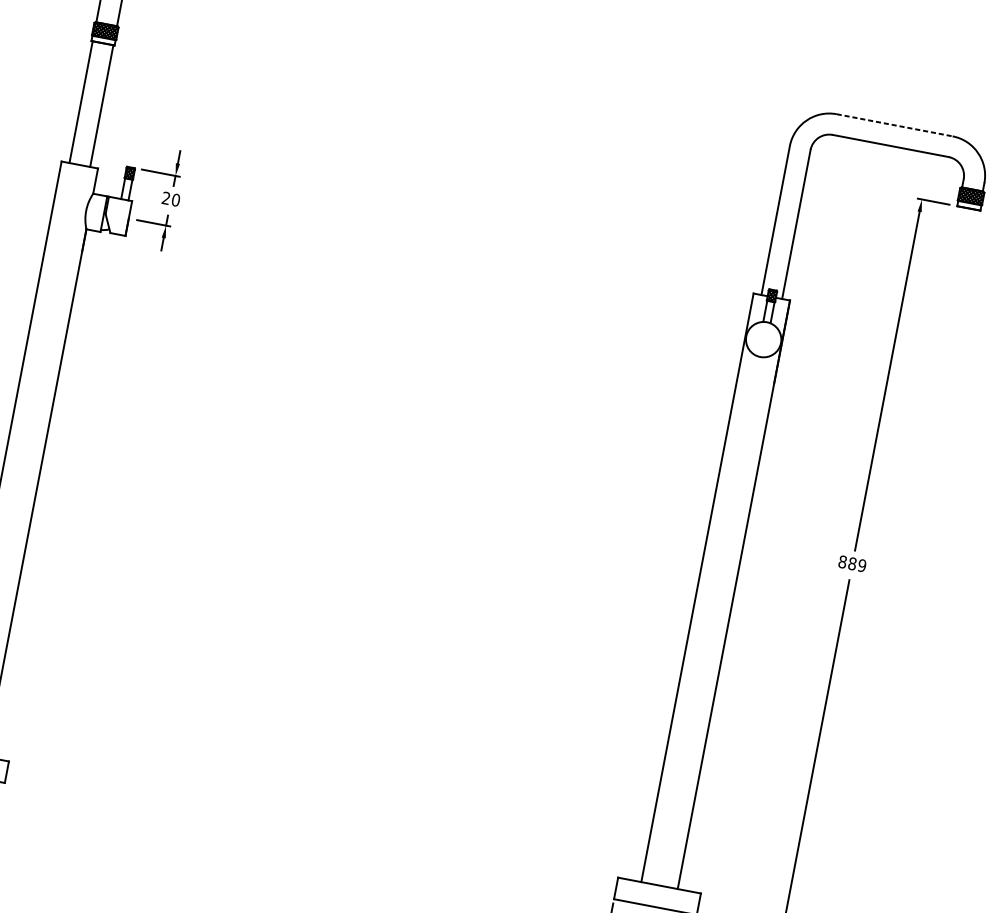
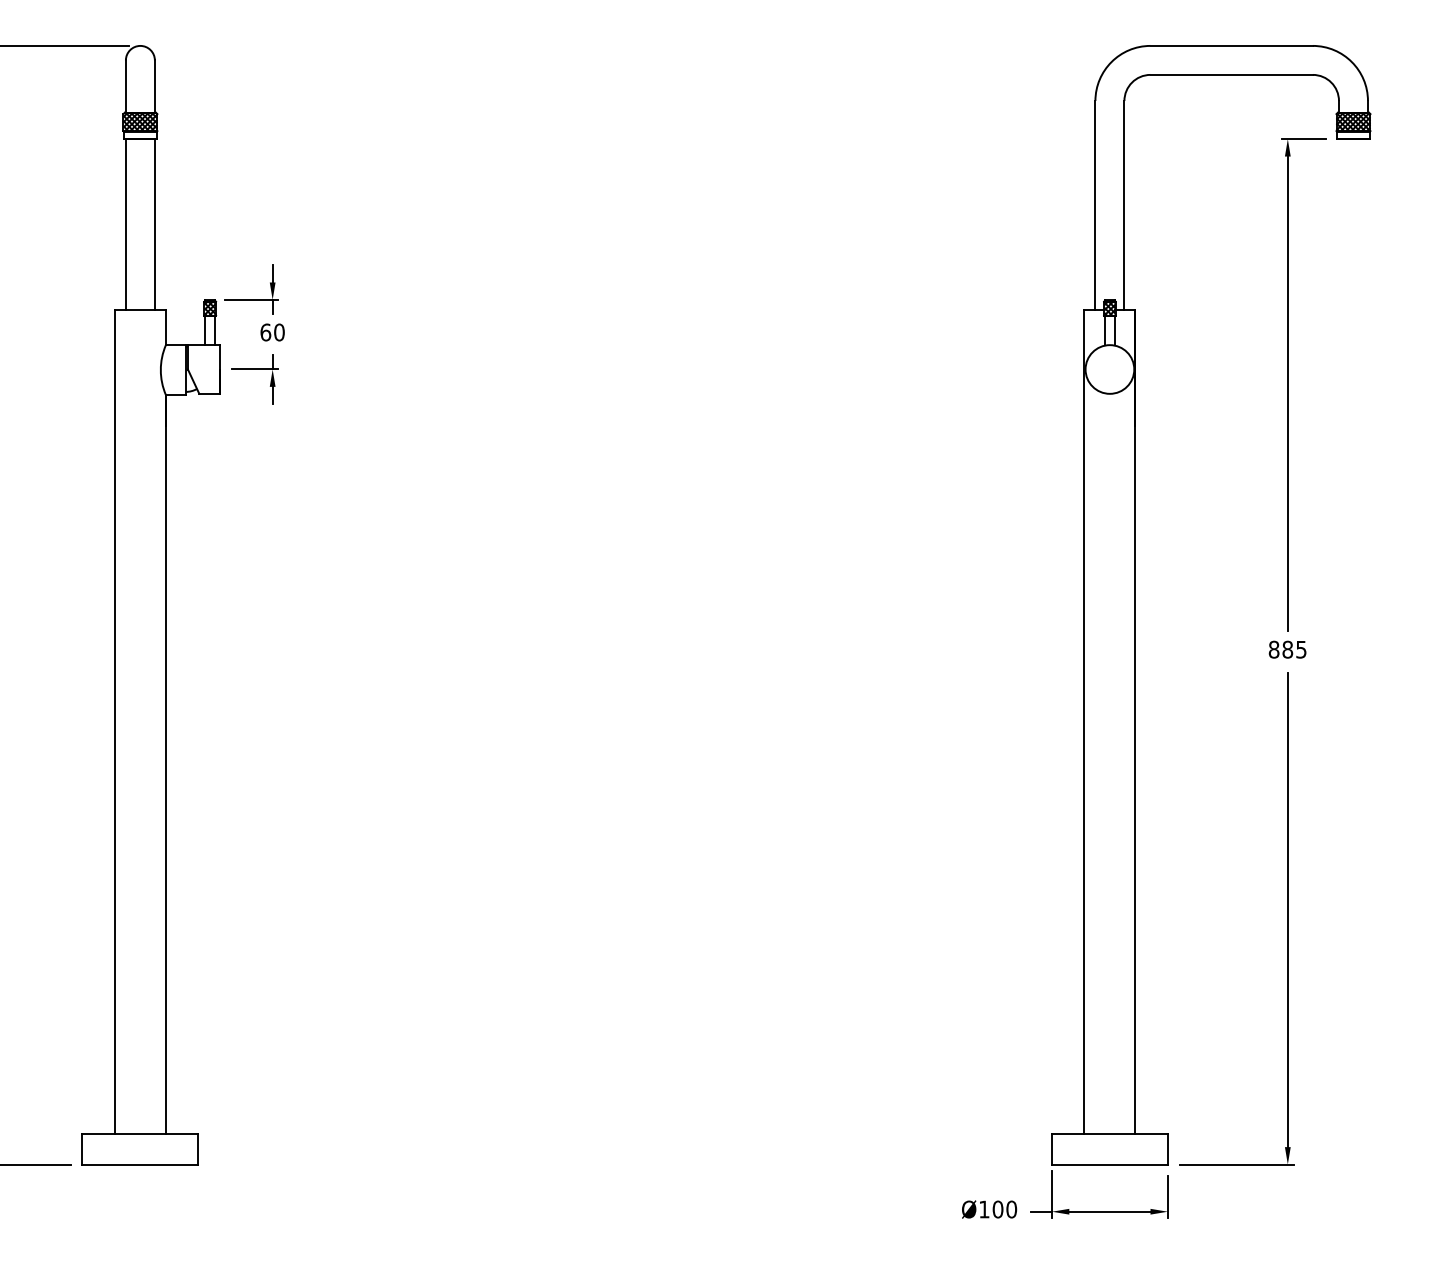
line: (895, 125) -> (1232, 45), dashed -> solid
text: (166, 198) -> (265, 332), 20 -> 60
text: (862, 565) -> (1301, 649), 889 -> 885

